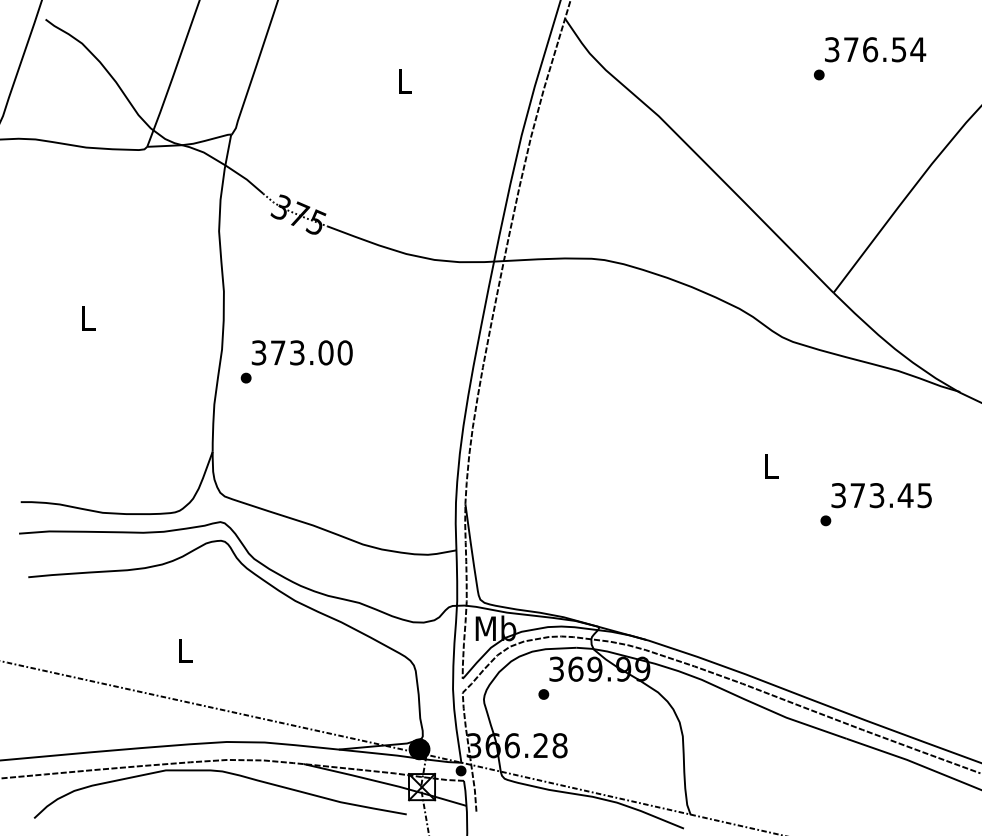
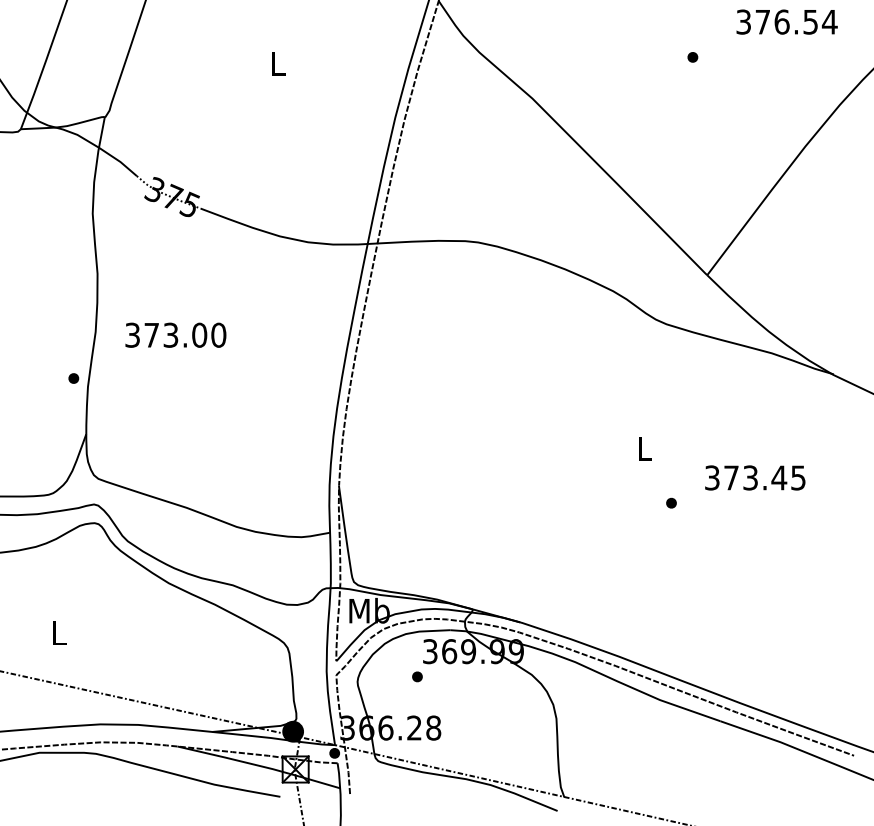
text: (875, 49) -> (787, 21), moved
part: (245, 377) -> (73, 377), moved
part: (825, 520) -> (671, 502), moved

